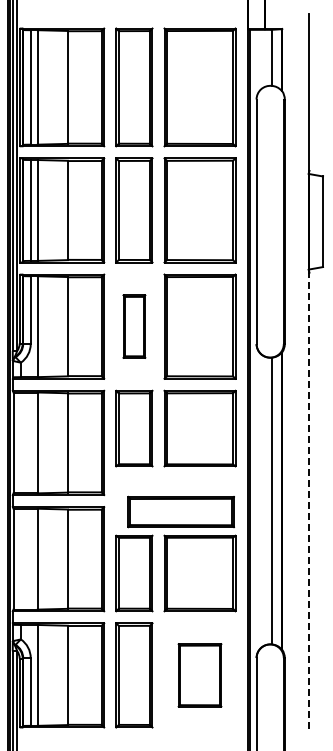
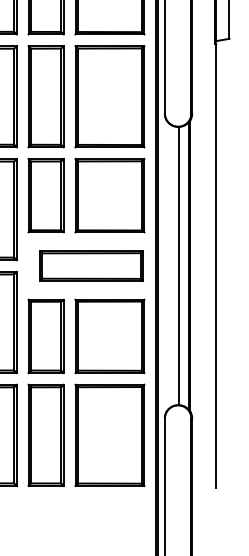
part: (134, 326) -> (46, 96), size x1.67
line: (309, 500) -> (216, 265), dashed -> solid
part: (180, 511) -> (90, 265), moved
part: (199, 675) -> (109, 435), size x1.67

